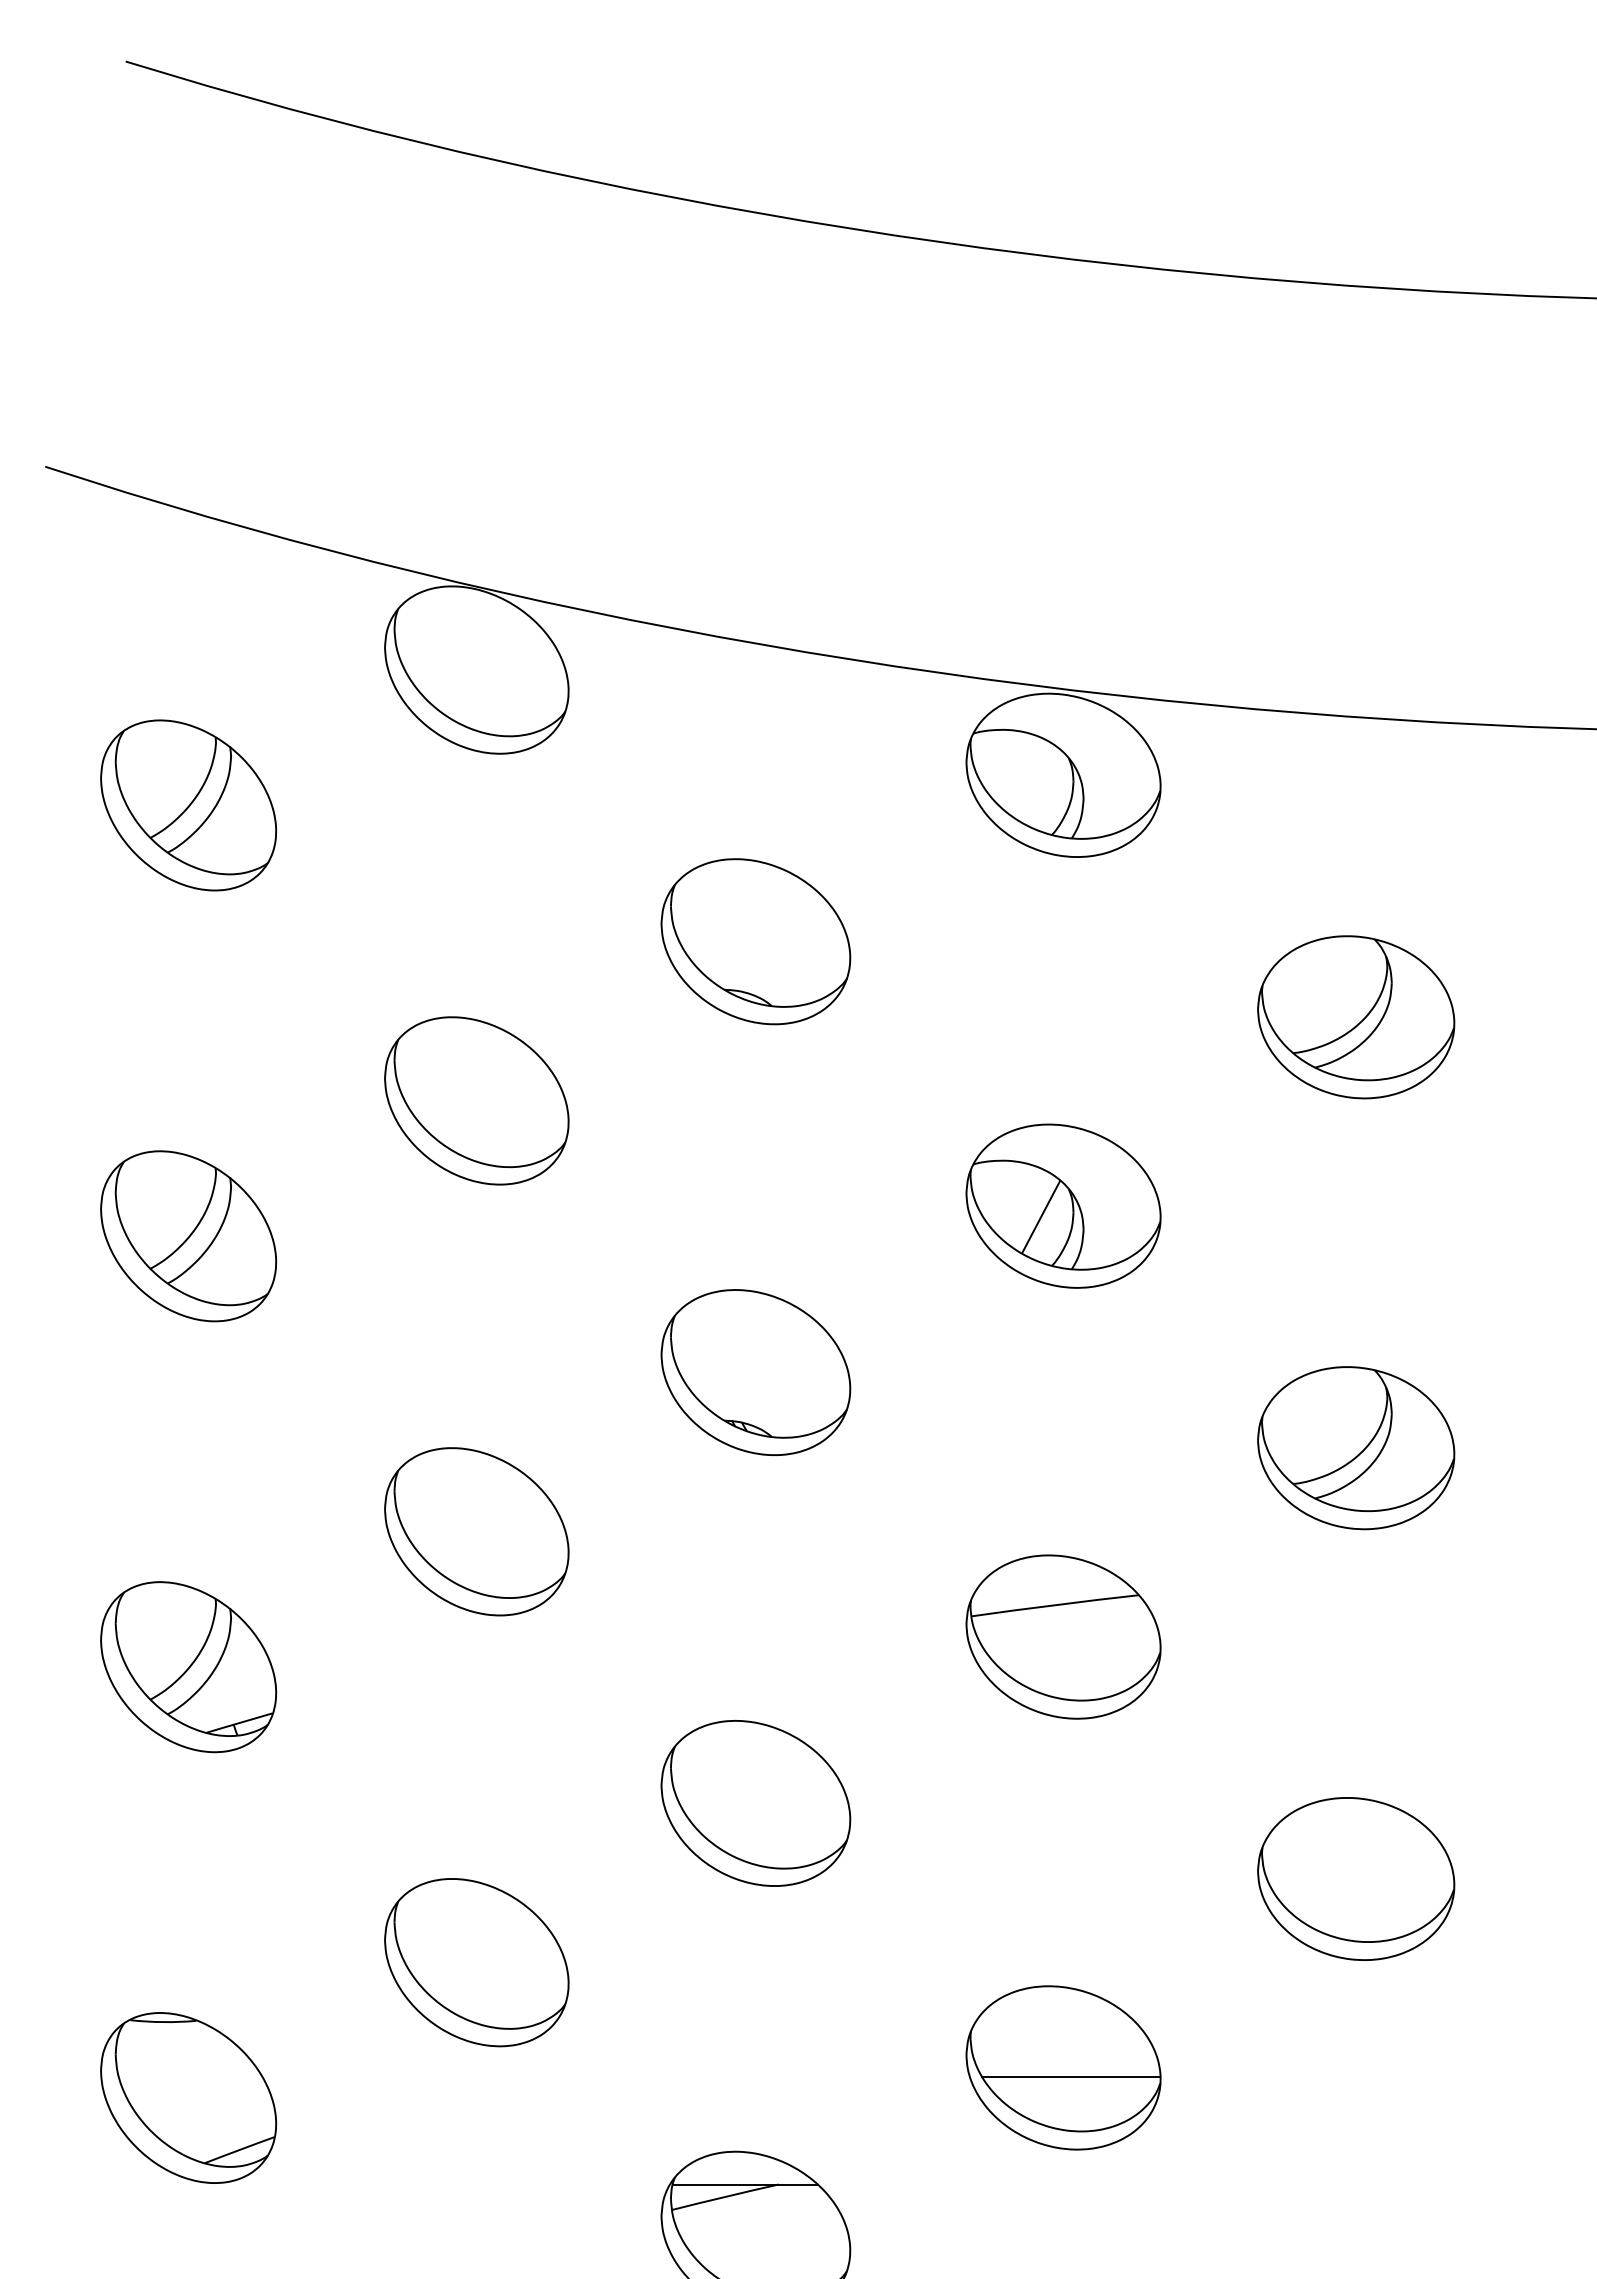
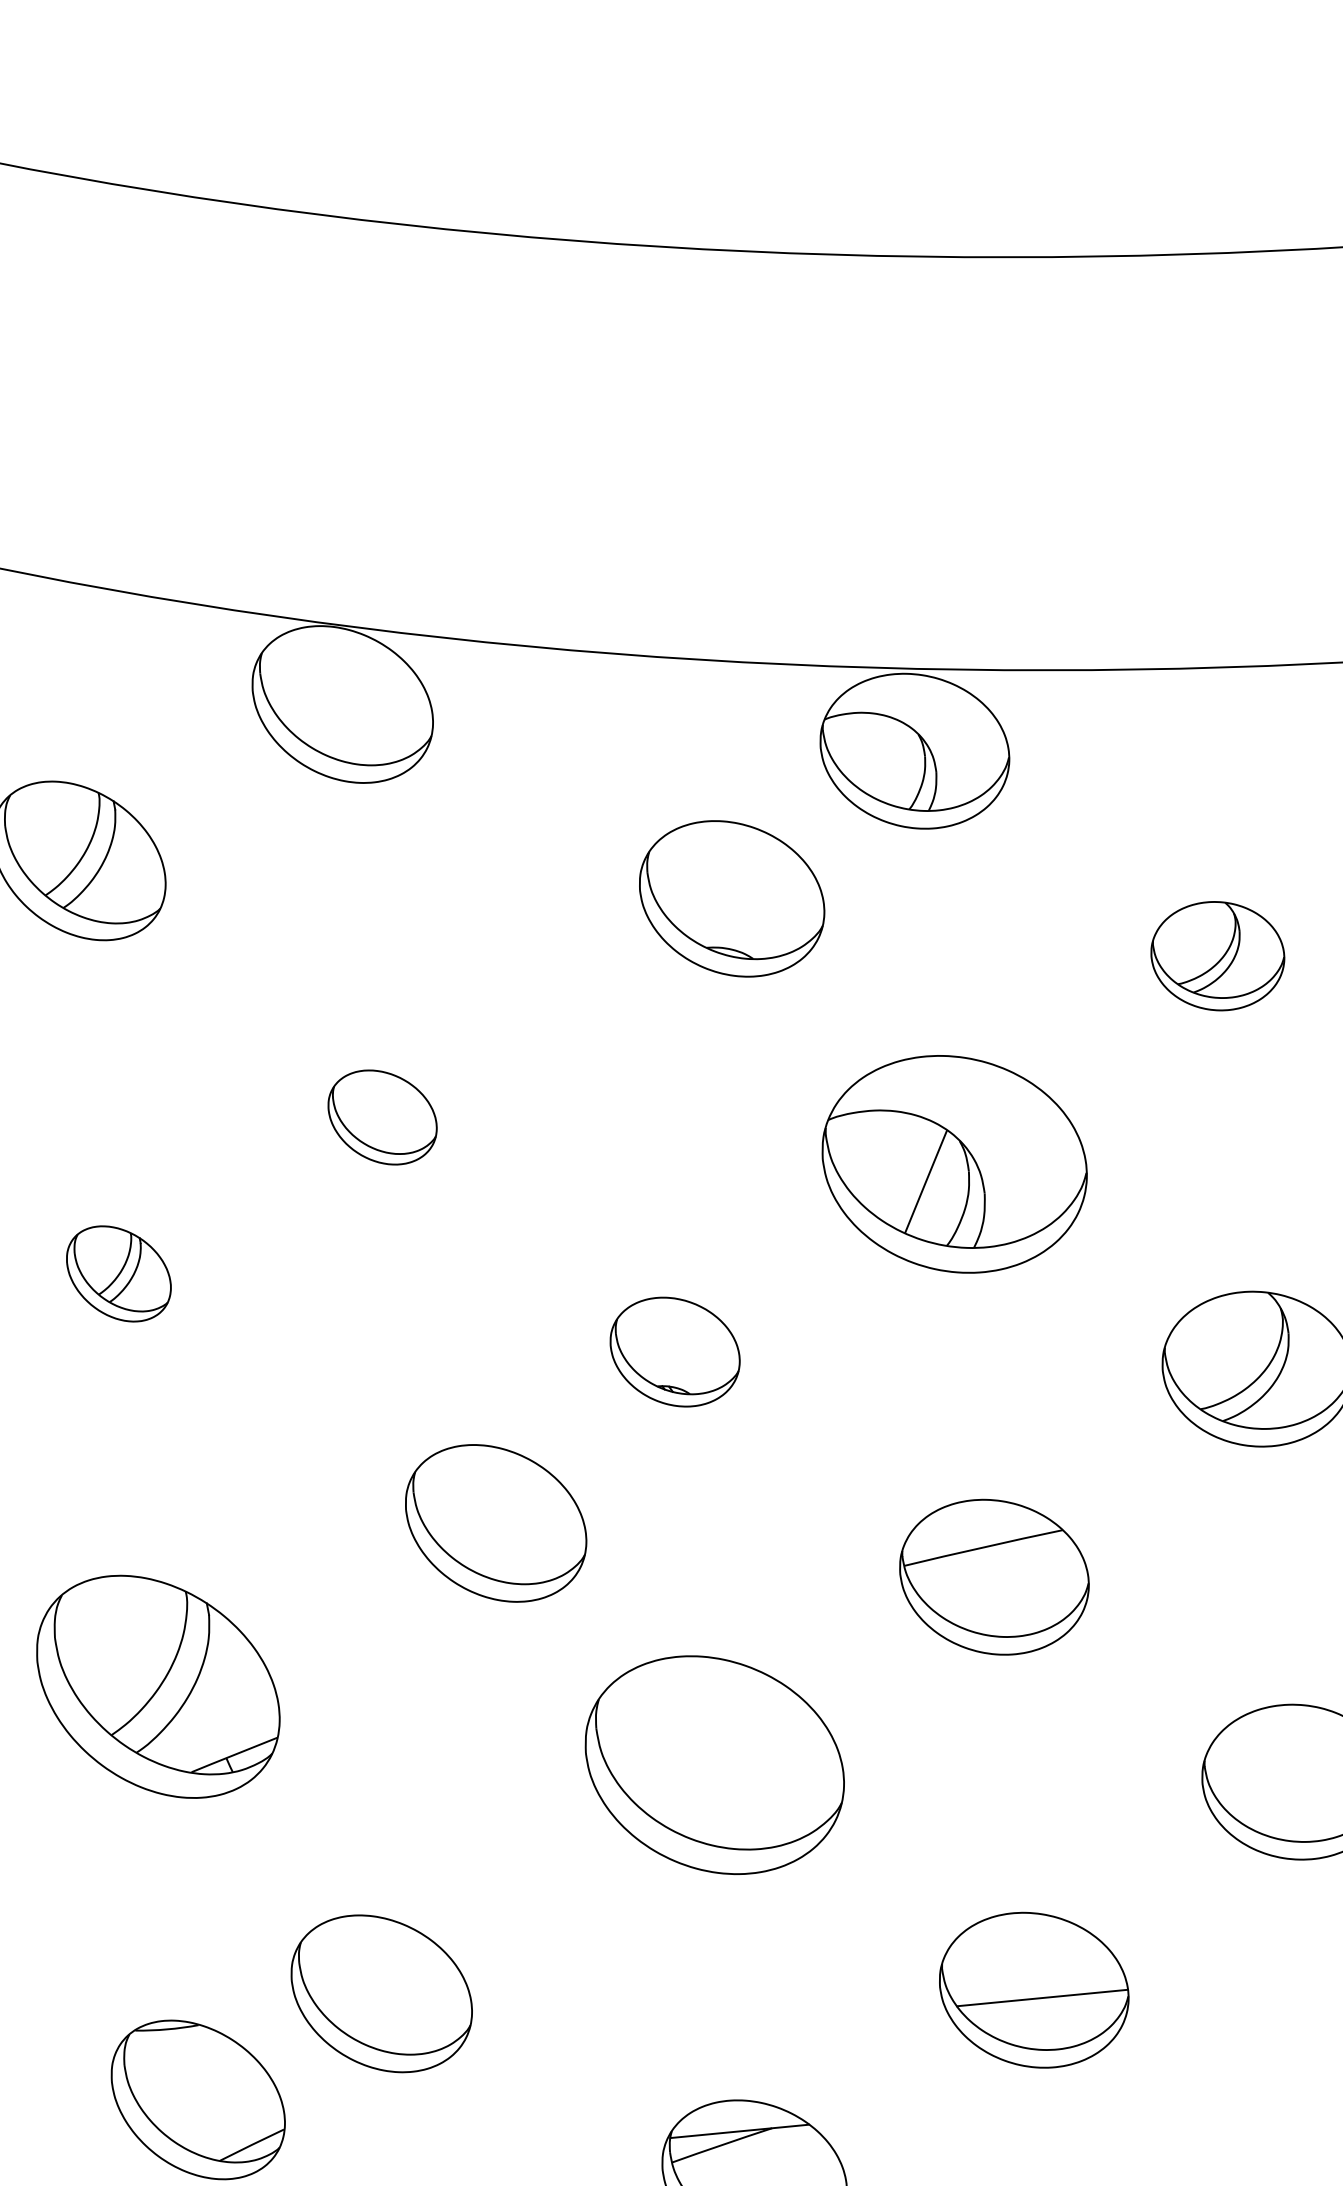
part: (755, 941) -> (731, 898), moved
part: (1356, 1017) -> (1218, 956), size x0.7
part: (476, 1100) -> (382, 1117), size x0.6
part: (1063, 1205) -> (954, 1163), size x1.4
part: (188, 1236) -> (118, 1274), size x0.6
part: (755, 1372) -> (674, 1352), size x0.7
part: (476, 1531) -> (495, 1523), moved
part: (188, 1667) -> (158, 1687), size x1.4
part: (755, 1803) -> (714, 1765), size x1.4
part: (476, 1962) -> (381, 1993), moved

